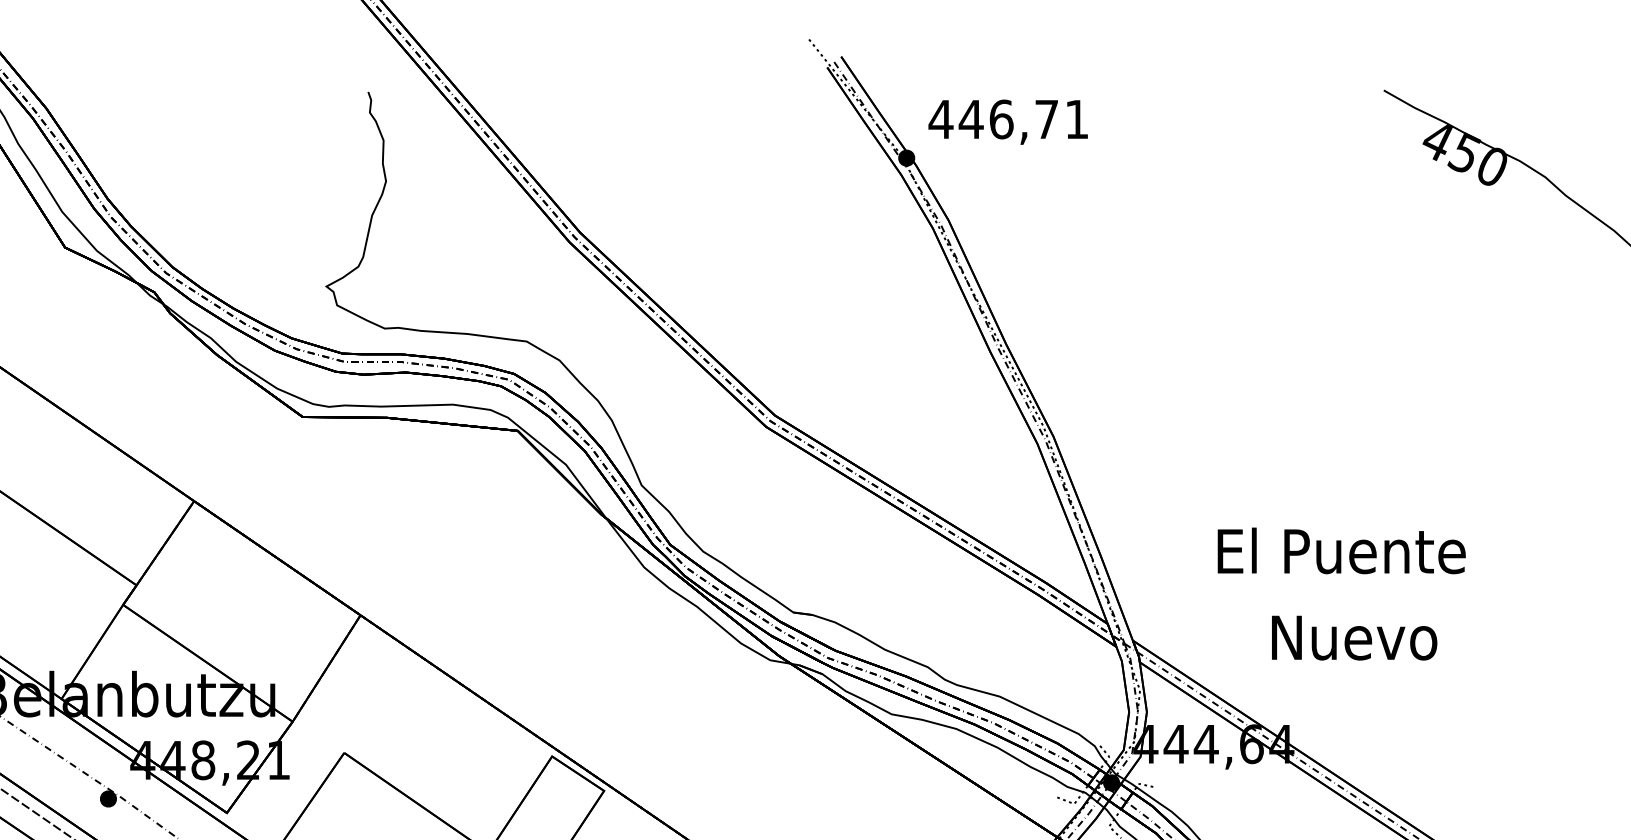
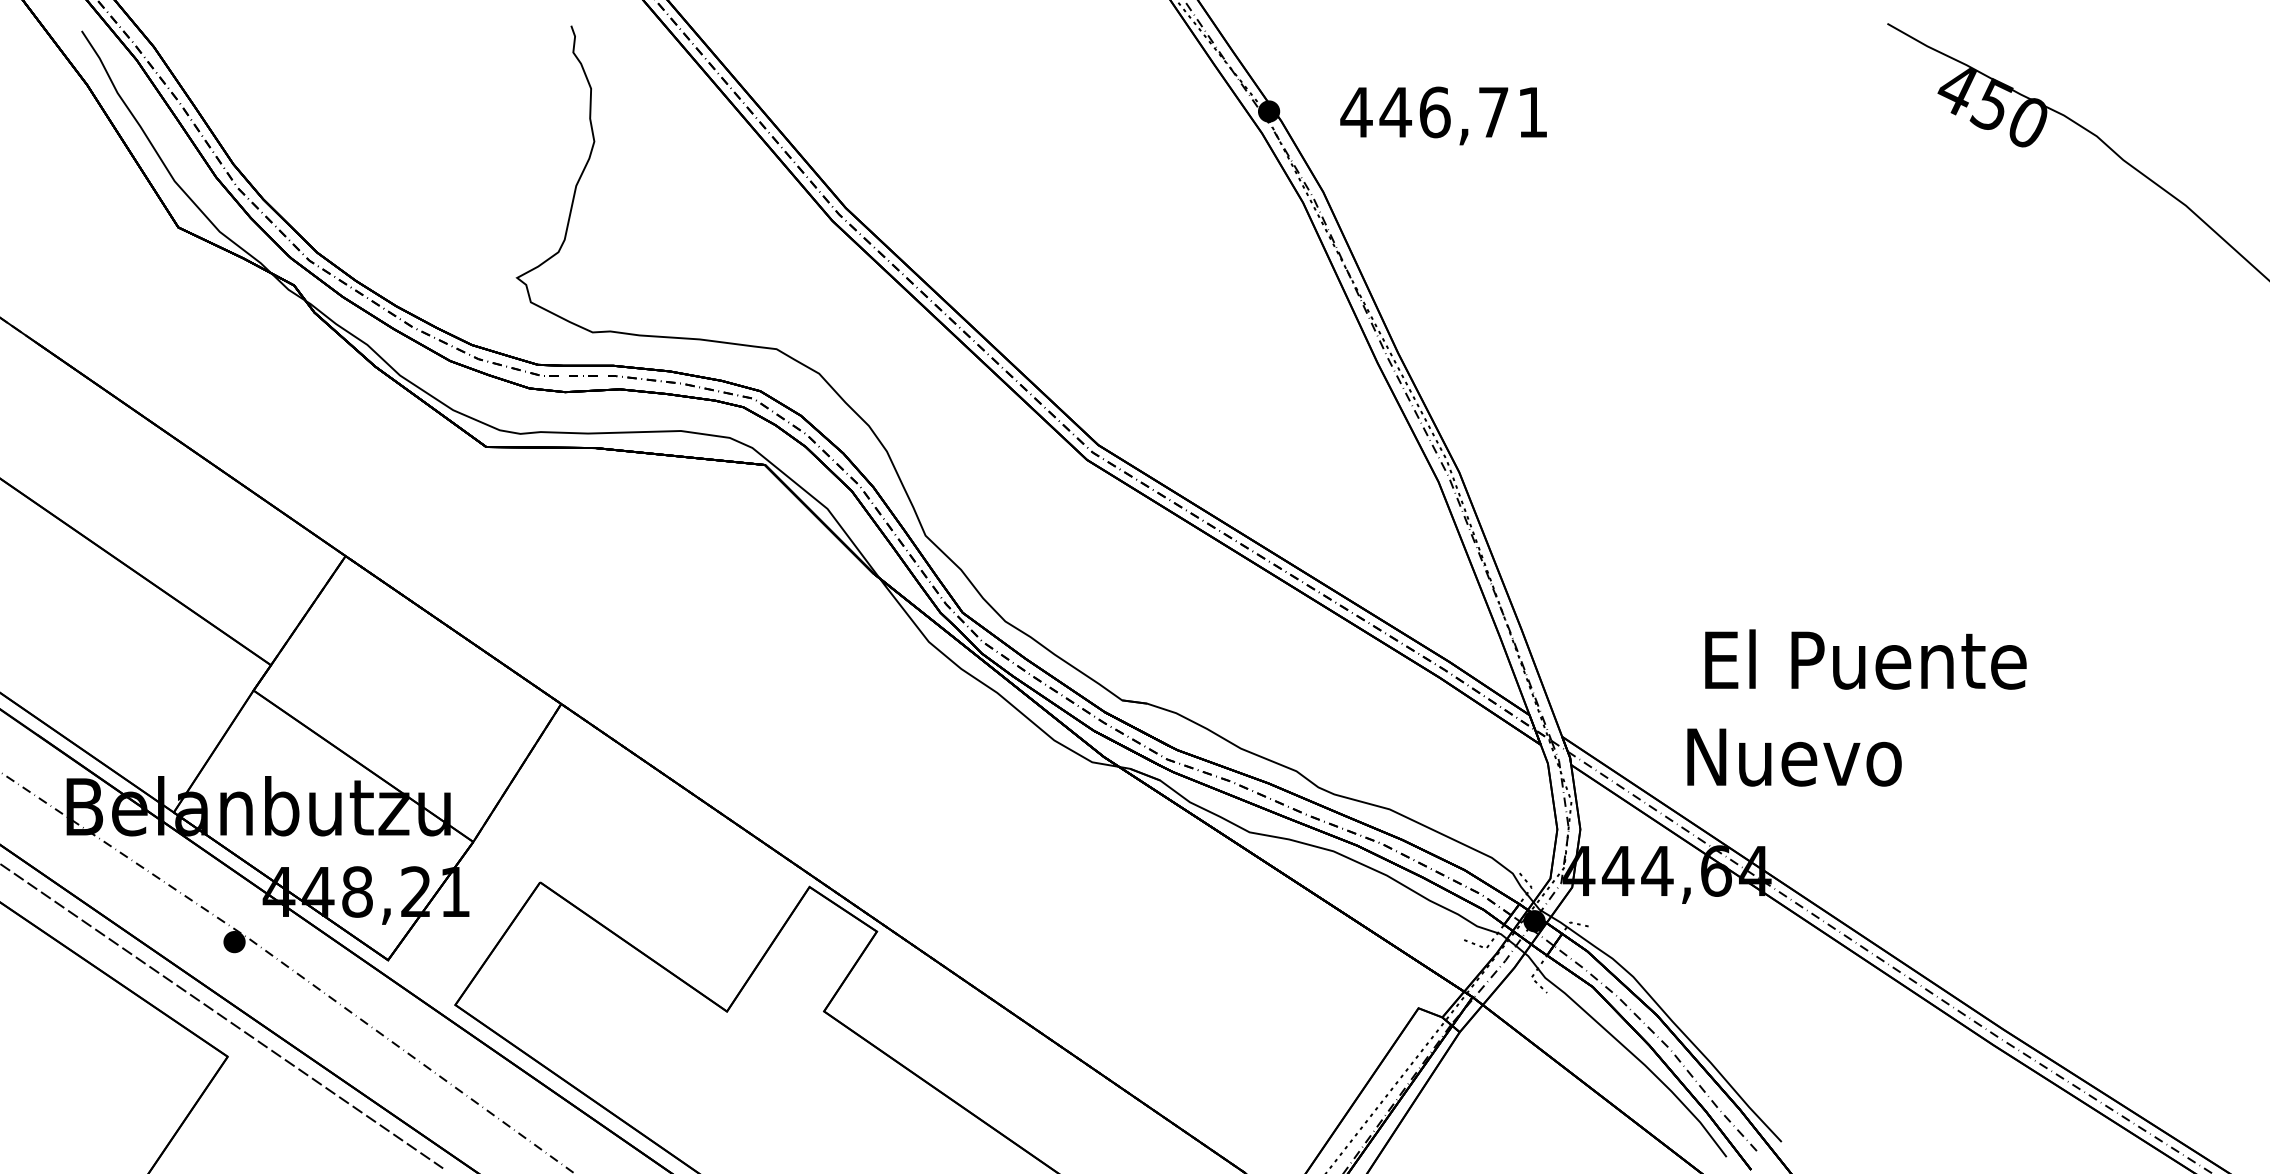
text: (1008, 121) -> (1443, 115), moved
text: (1341, 550) -> (1865, 659), moved
text: (1354, 638) -> (1794, 757), moved

